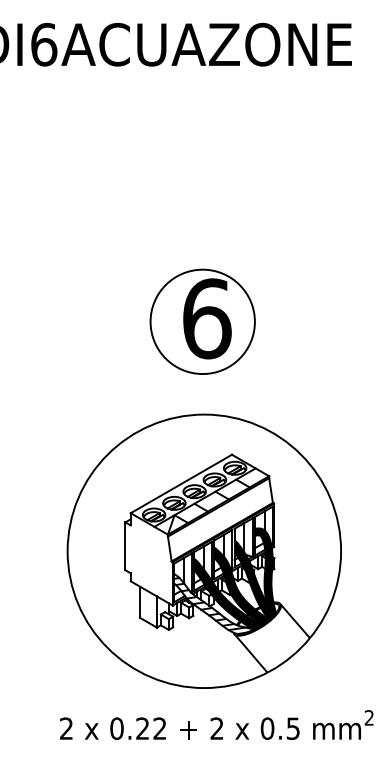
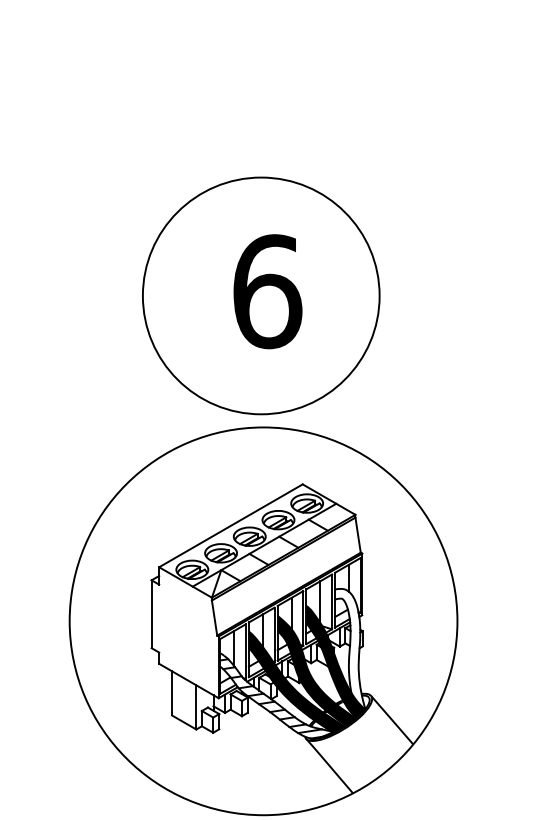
circle: (202, 321) -> (260, 295), size x1.6
fill: (265, 574) -> (350, 654), removed

